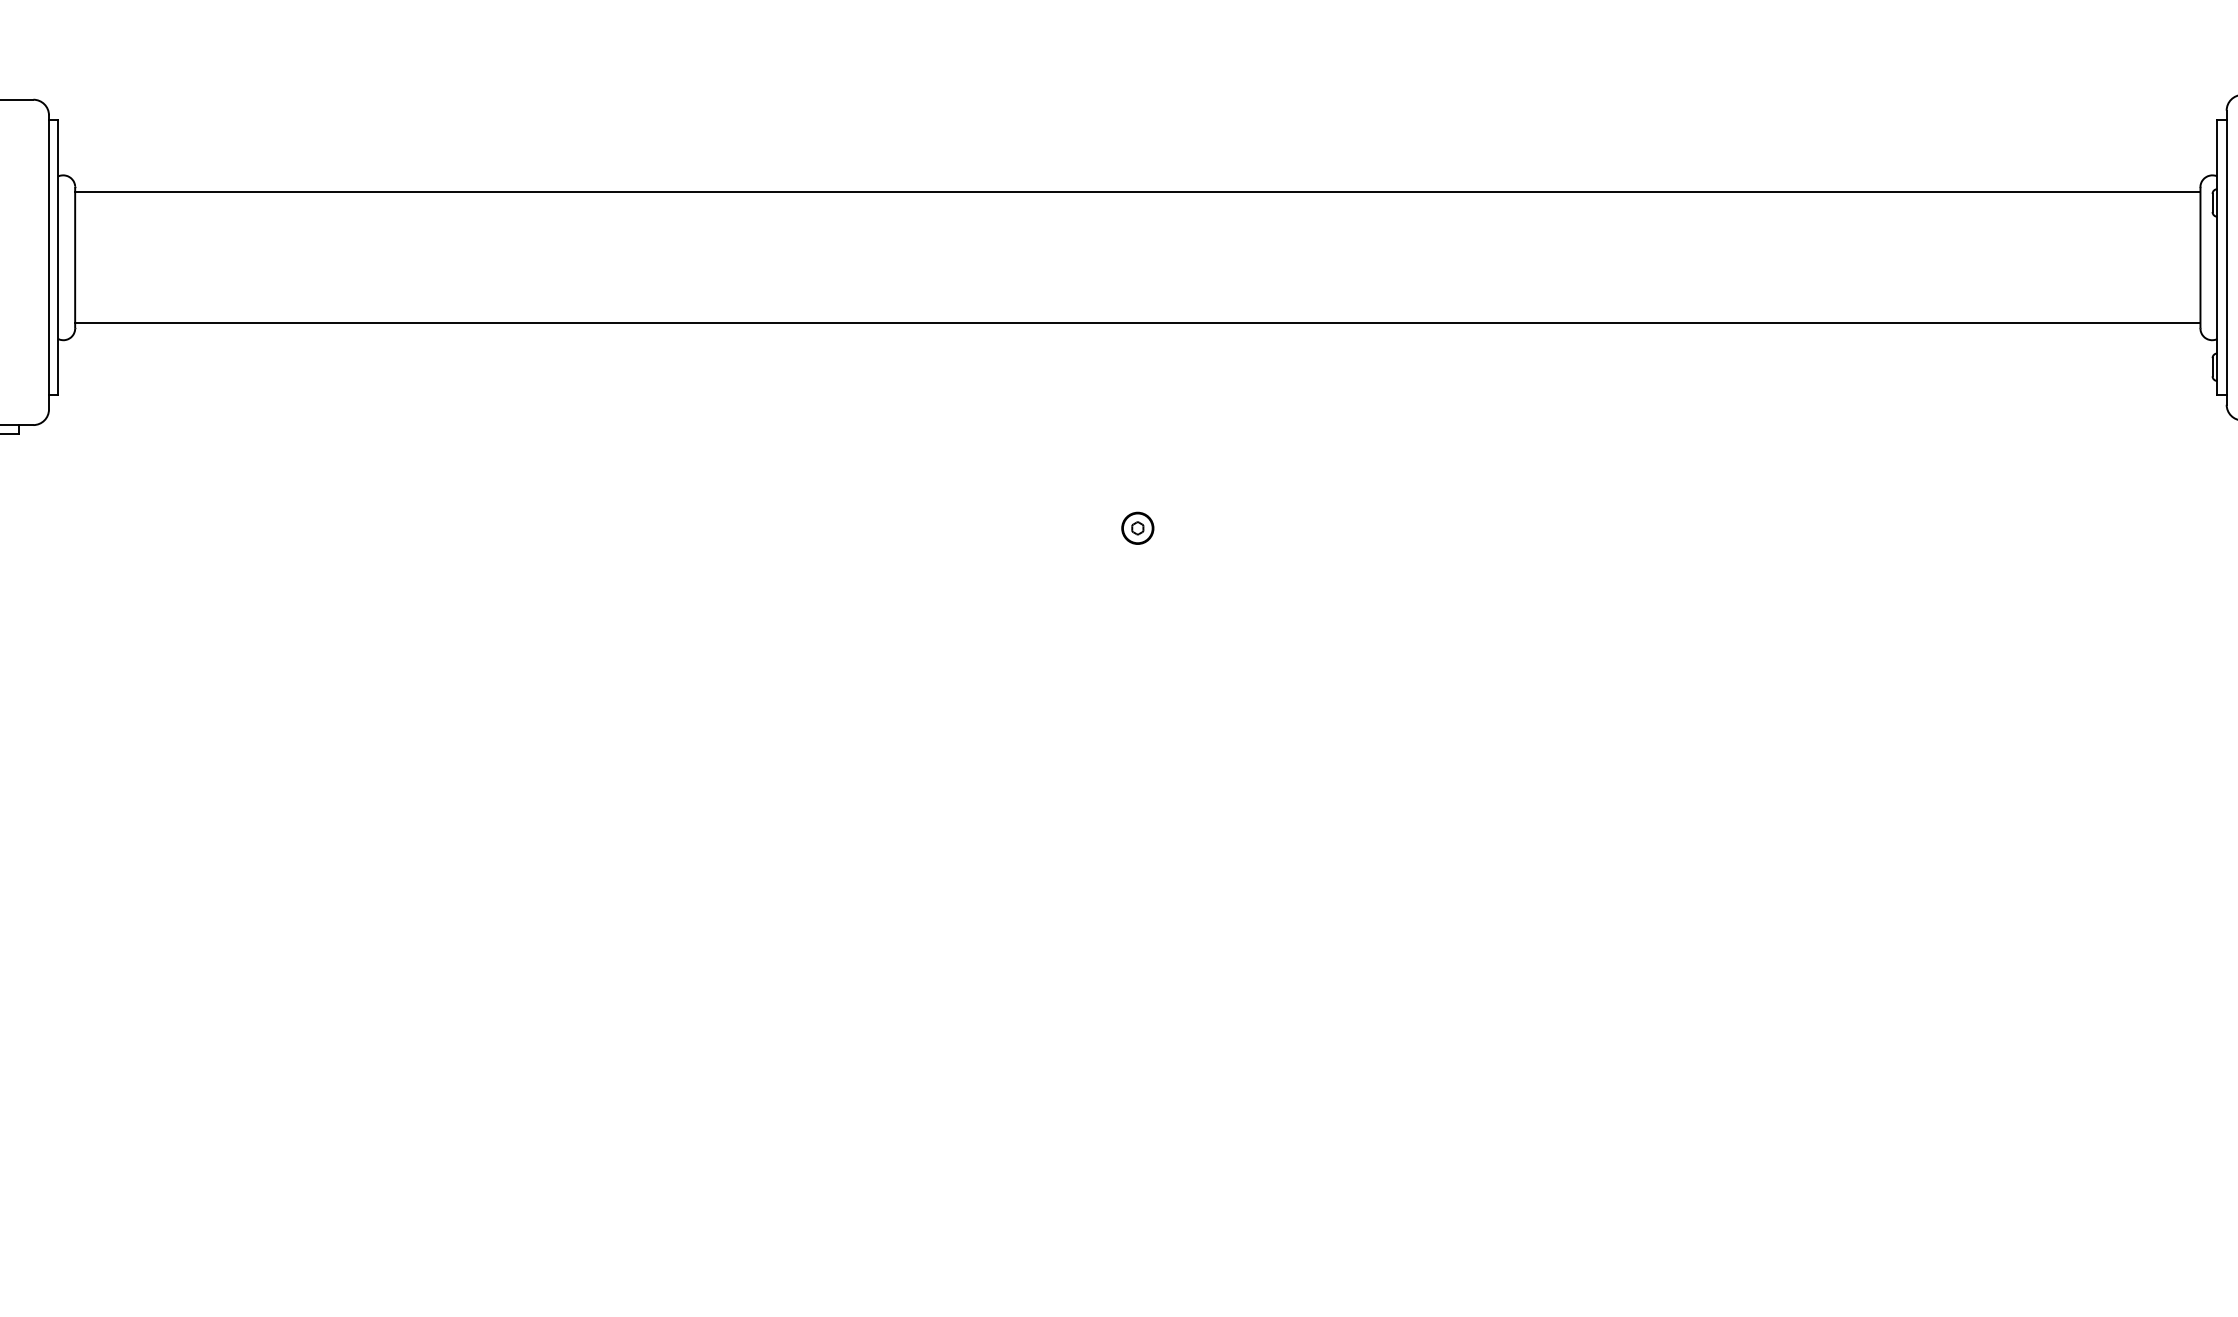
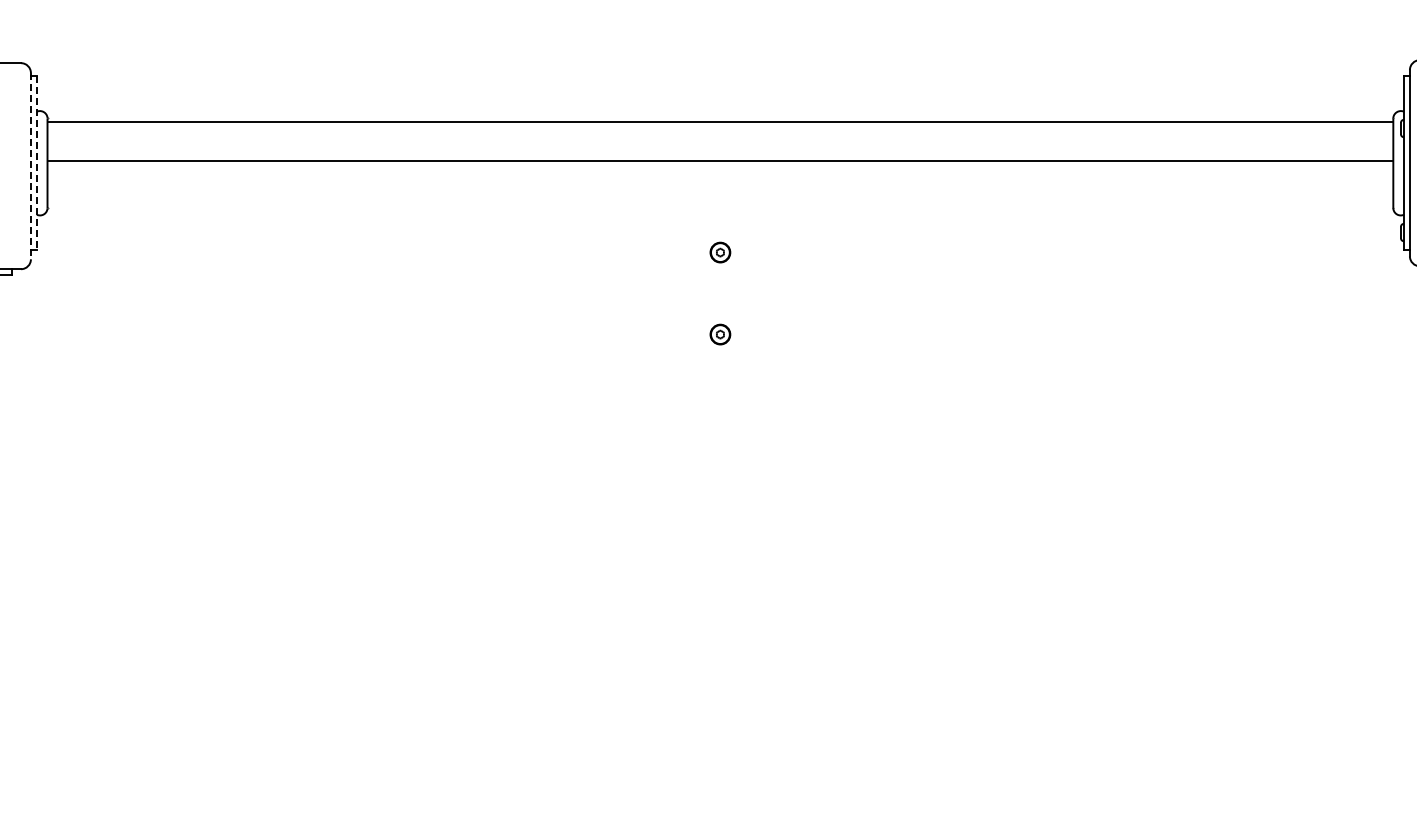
line: (57, 258) -> (36, 163), solid -> dashed
line: (48, 262) -> (30, 166), solid -> dashed
line: (1137, 322) -> (720, 160), moved
part: (1137, 398) -> (720, 252), added

